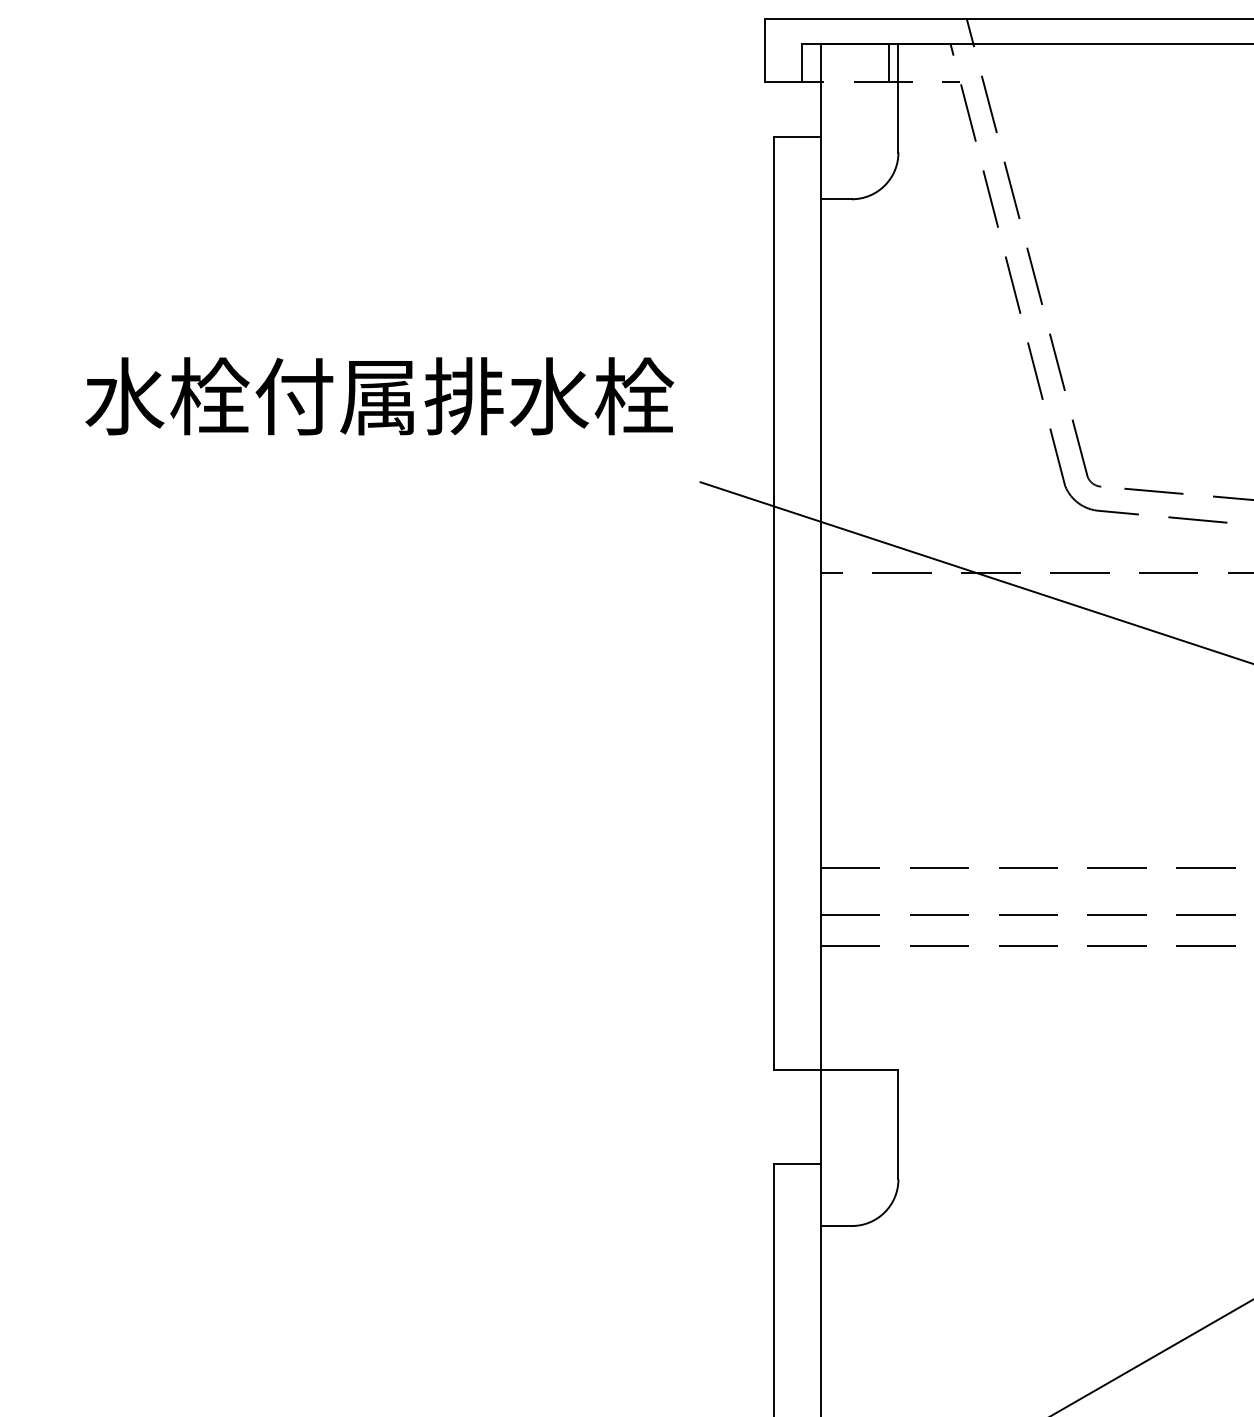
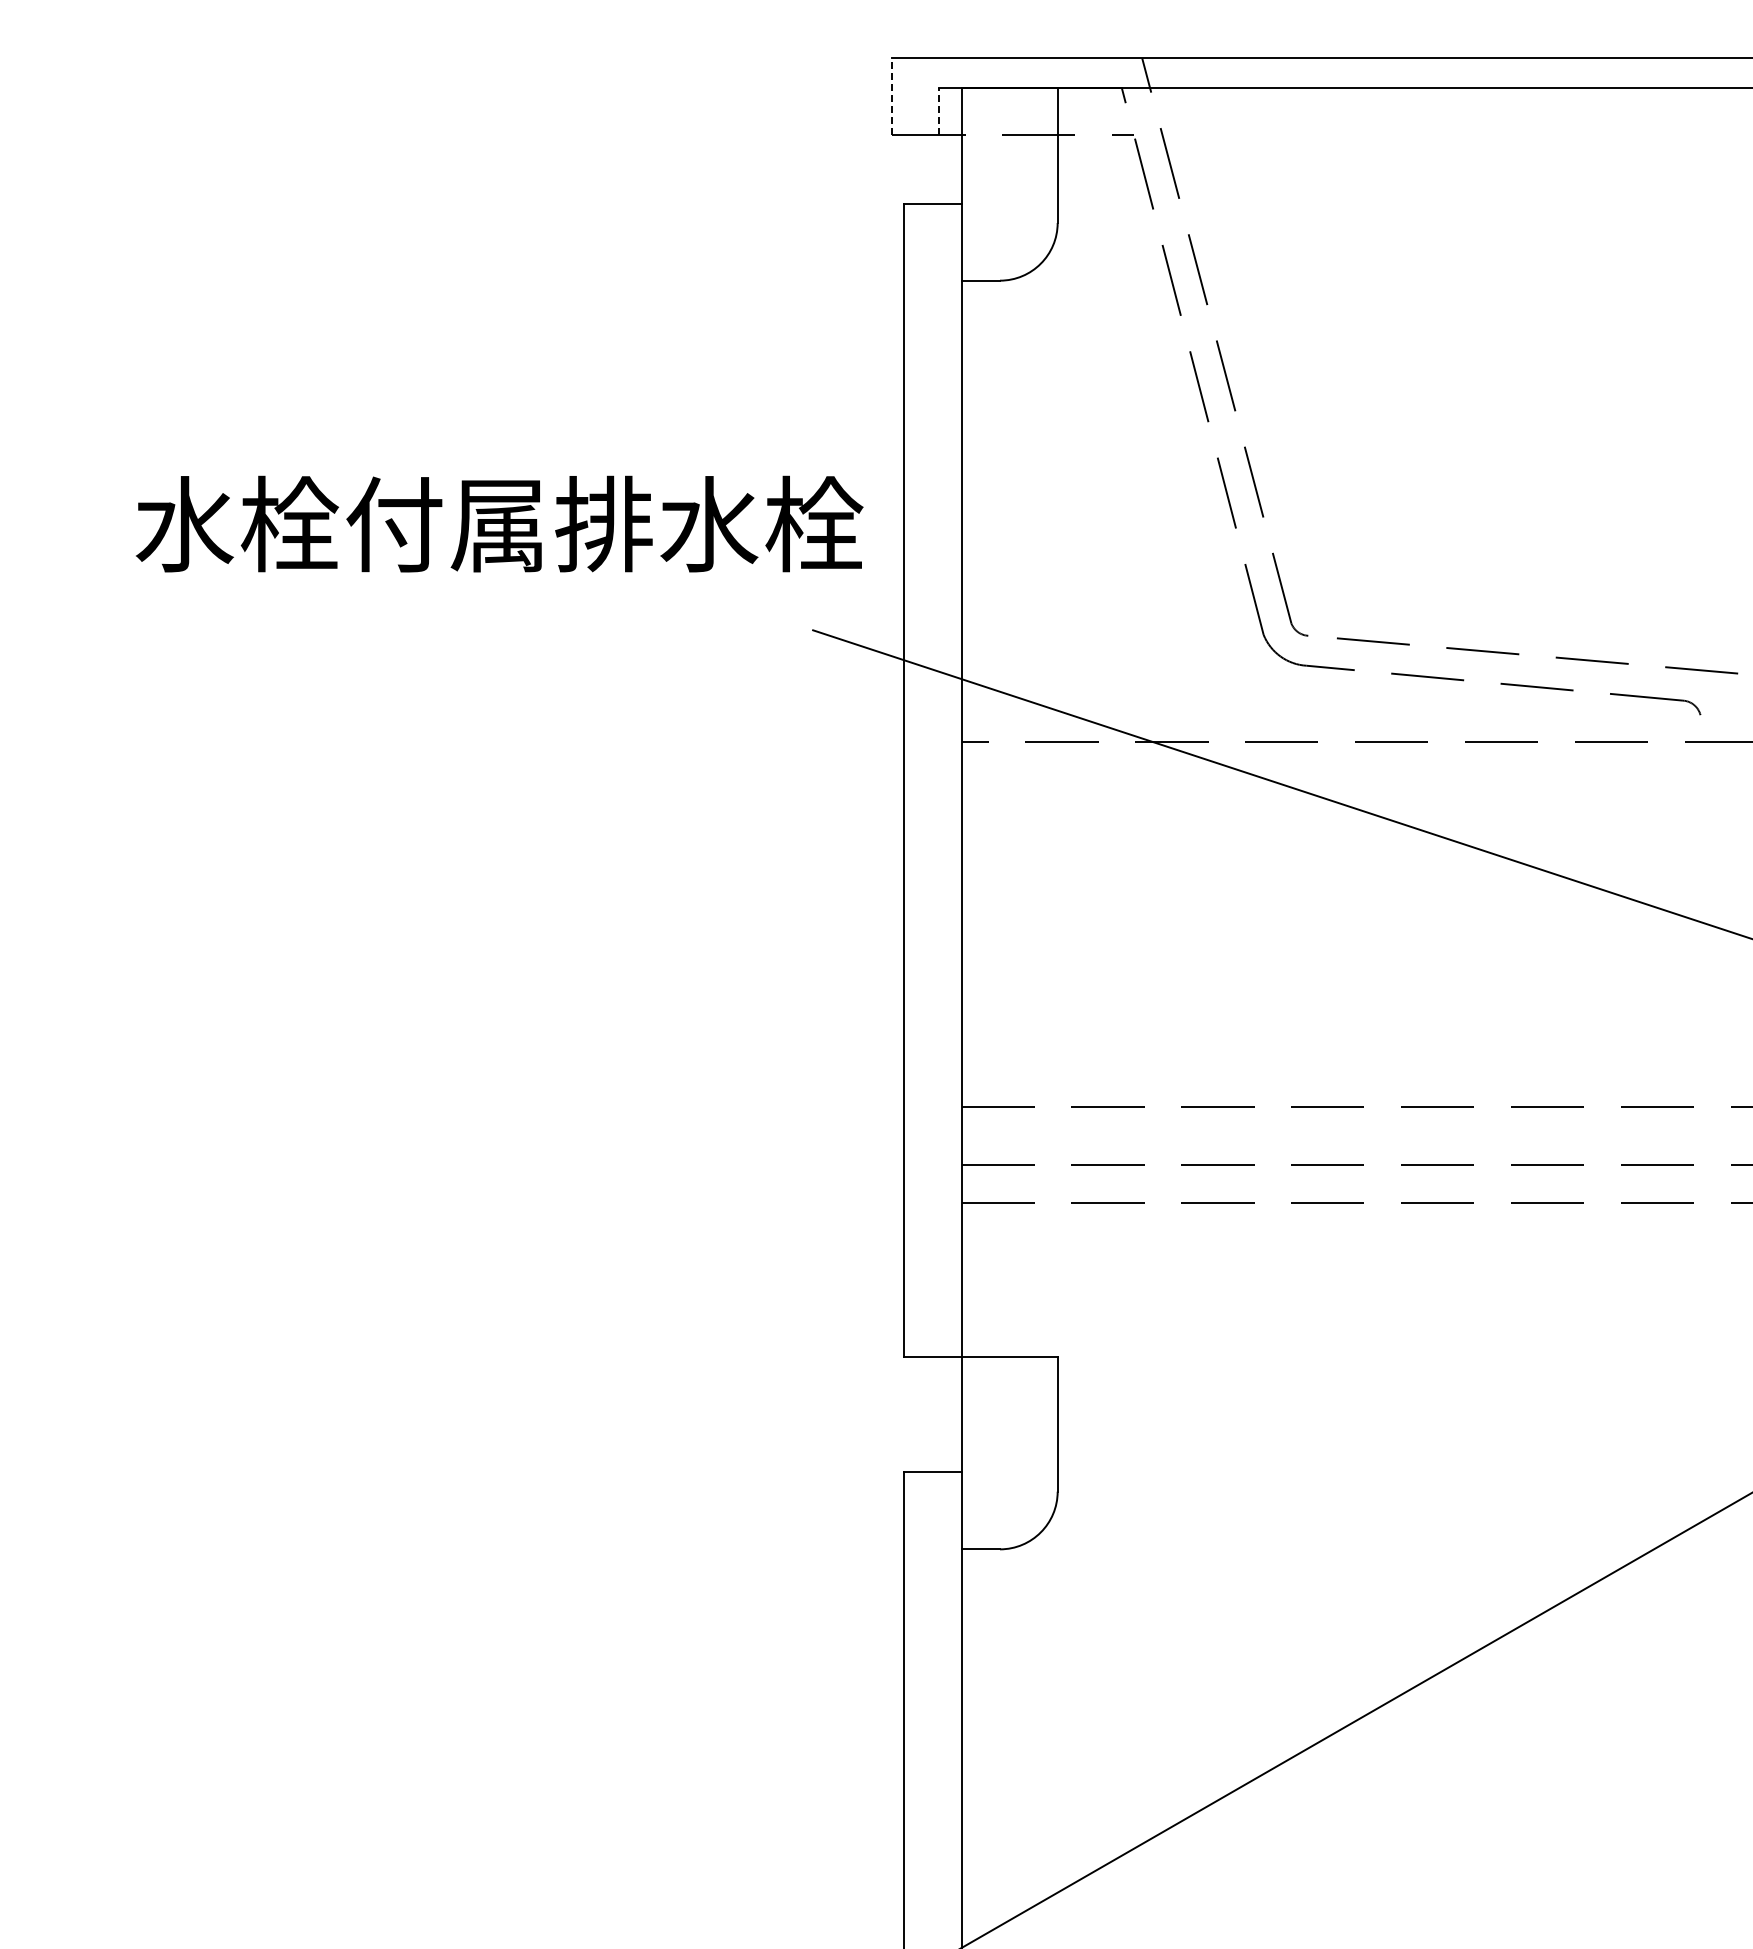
line: (764, 50) -> (892, 96), solid -> dashed
line: (802, 62) -> (938, 111), solid -> dashed
line: (889, 62) -> (1046, 111), removed
text: (379, 395) -> (499, 523), moved

